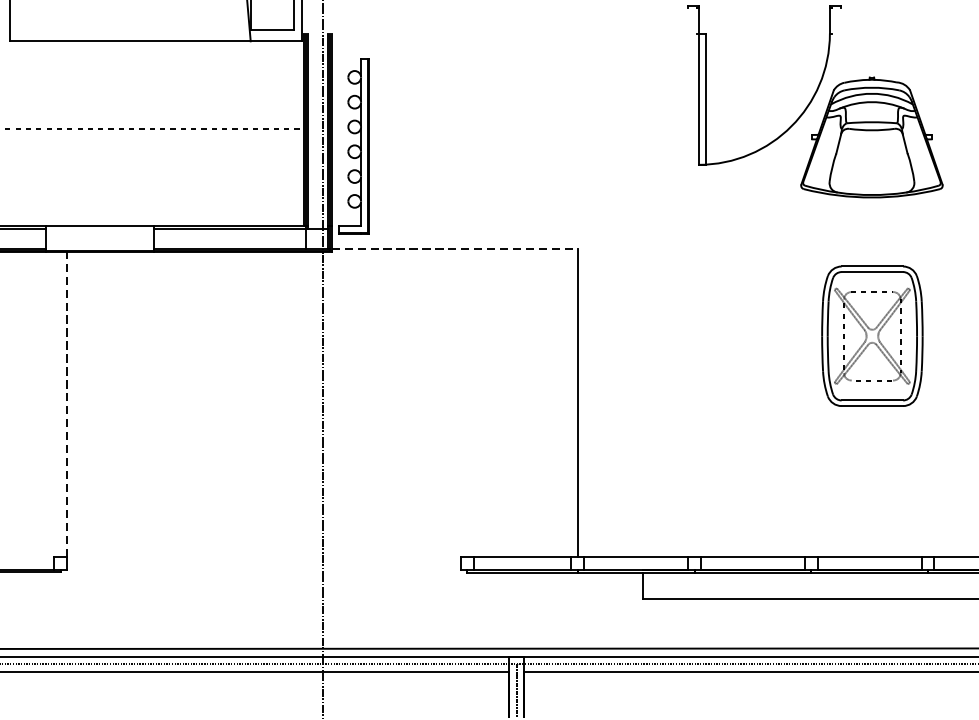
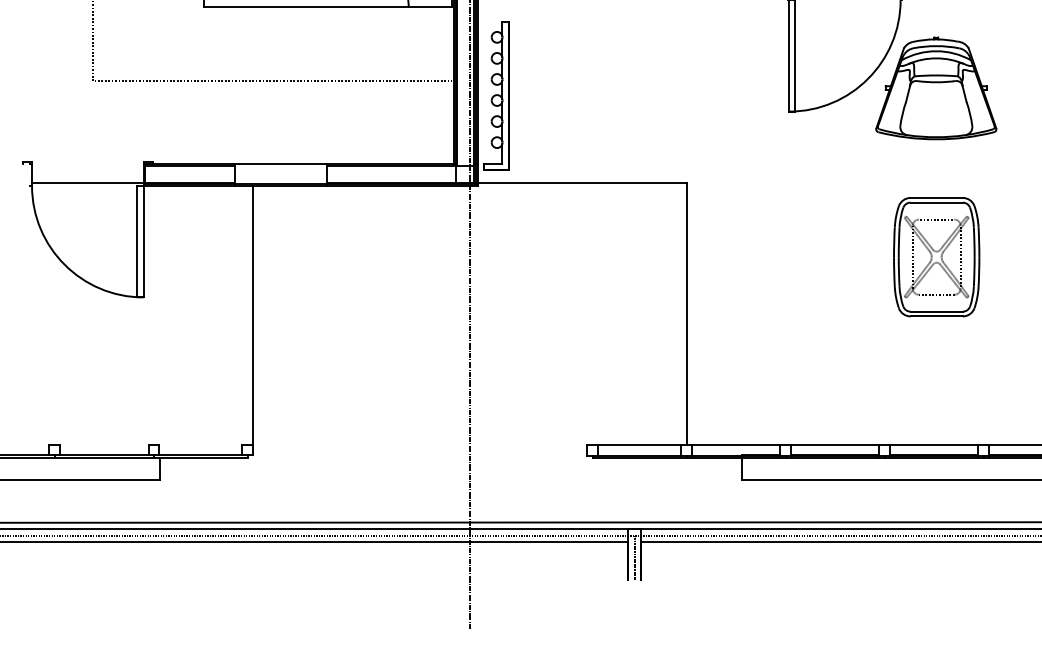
line: (455, 248) -> (582, 182), dashed -> solid
line: (67, 403) -> (253, 314), dashed -> solid

